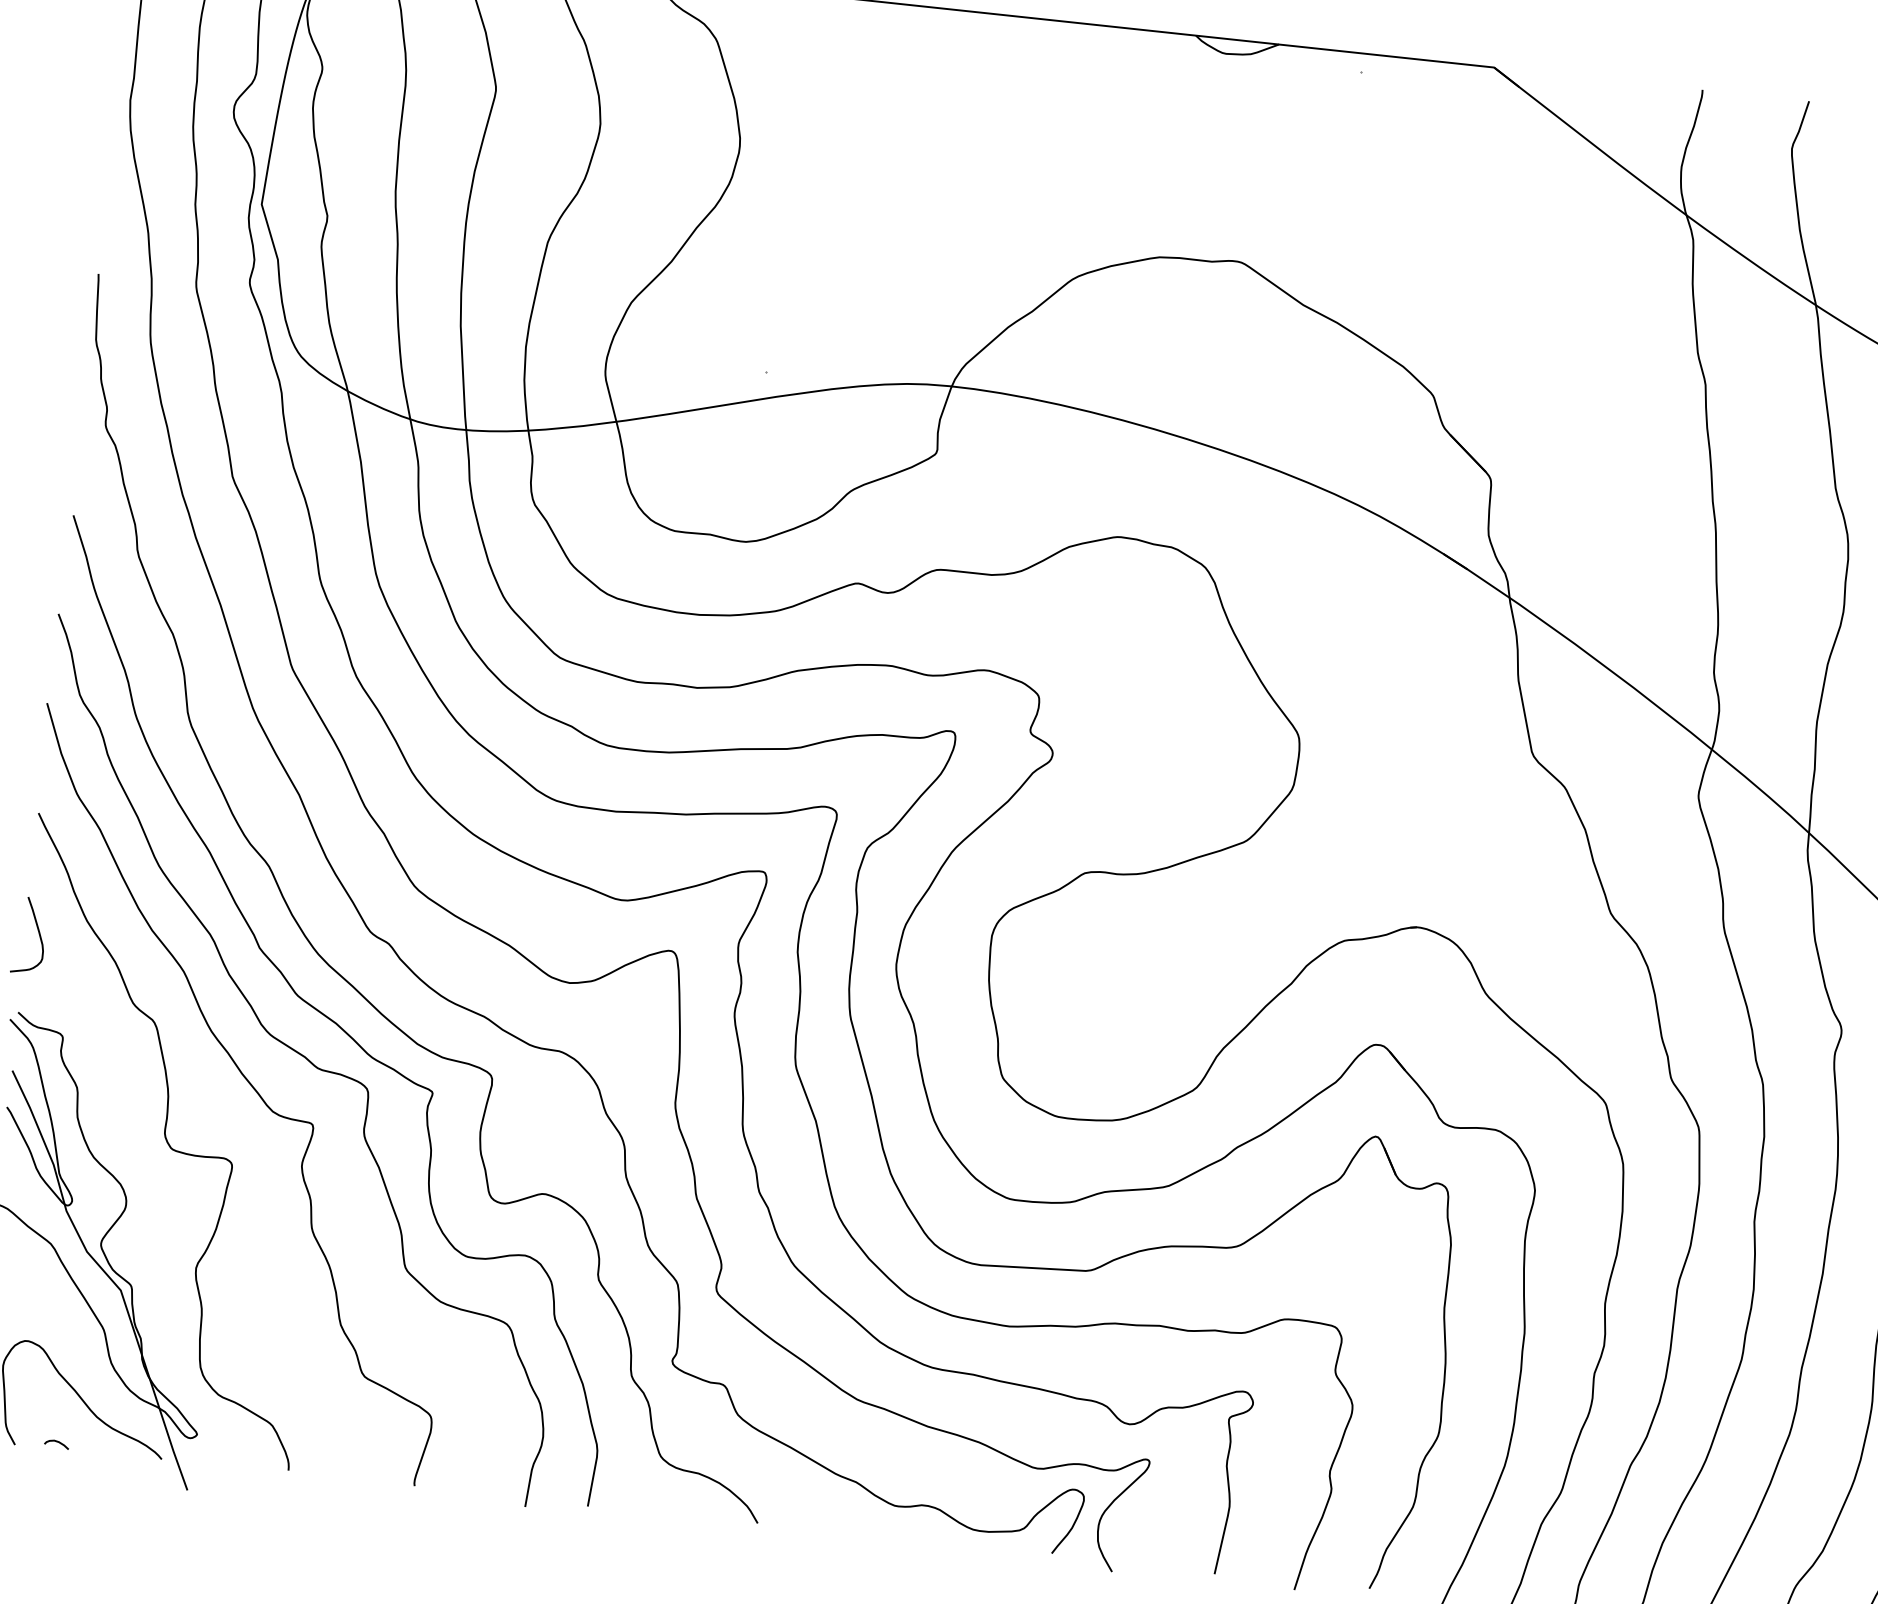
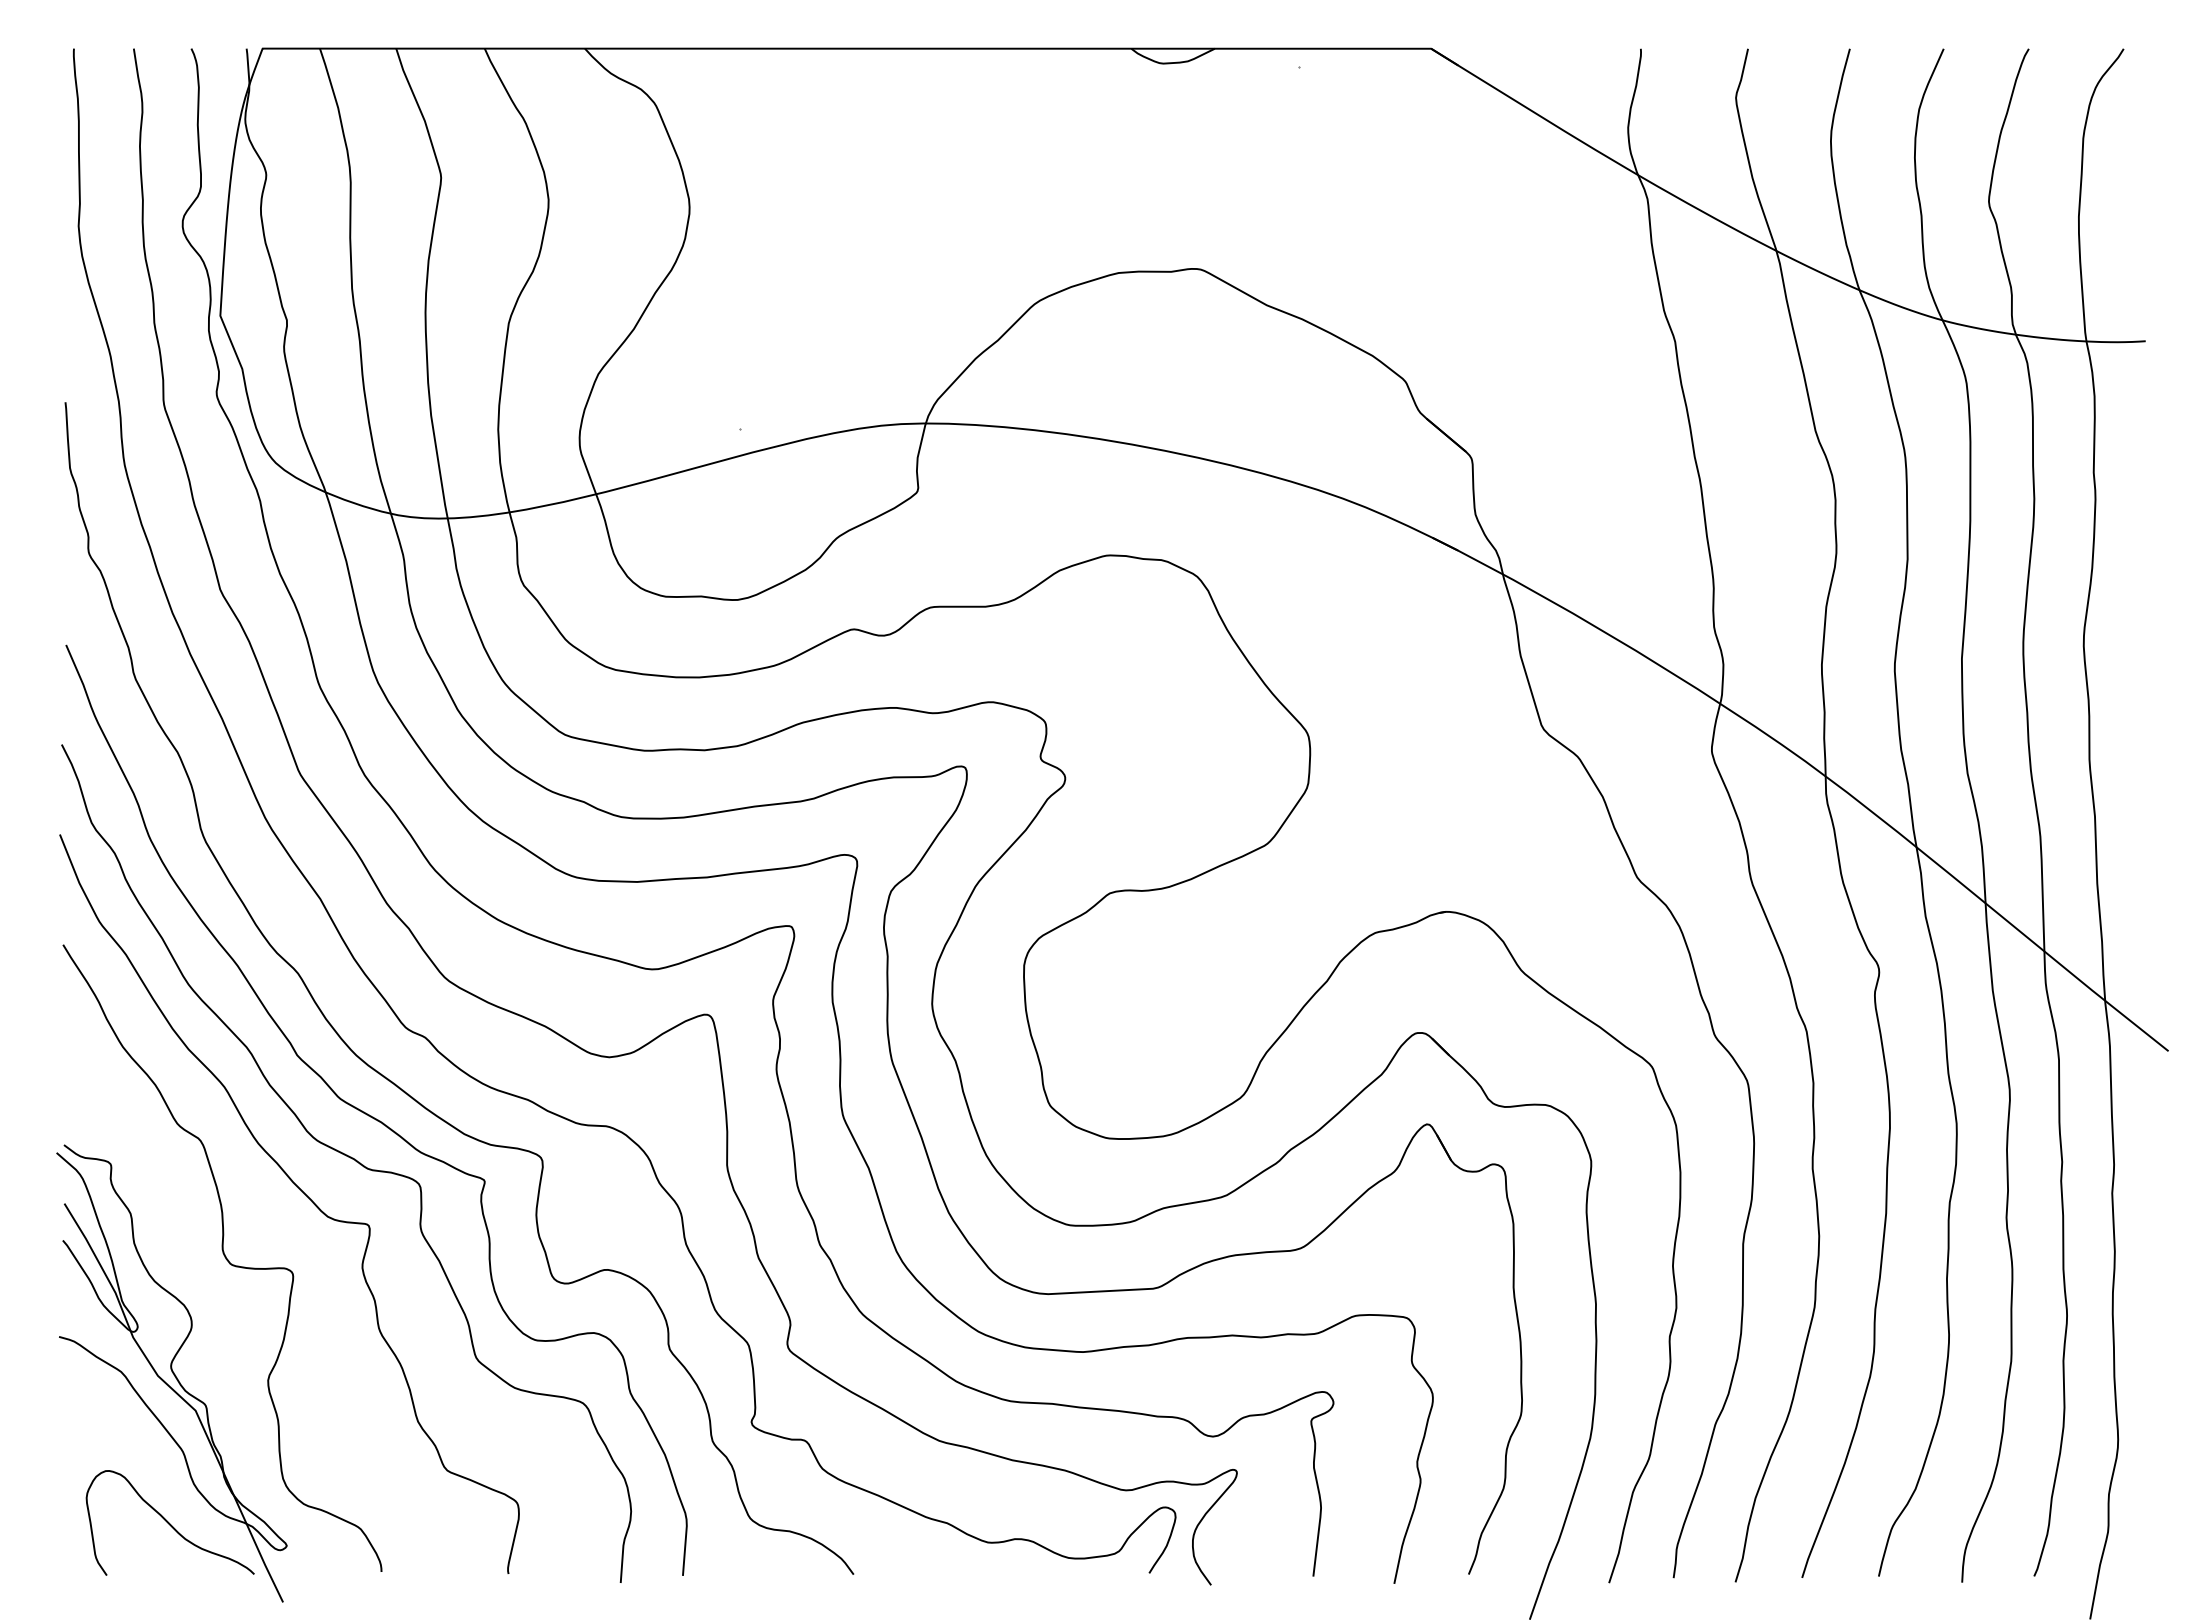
curve: (38, 932) -> (75, 1063), removed
curve: (56, 1442) -> (147, 1568), removed

